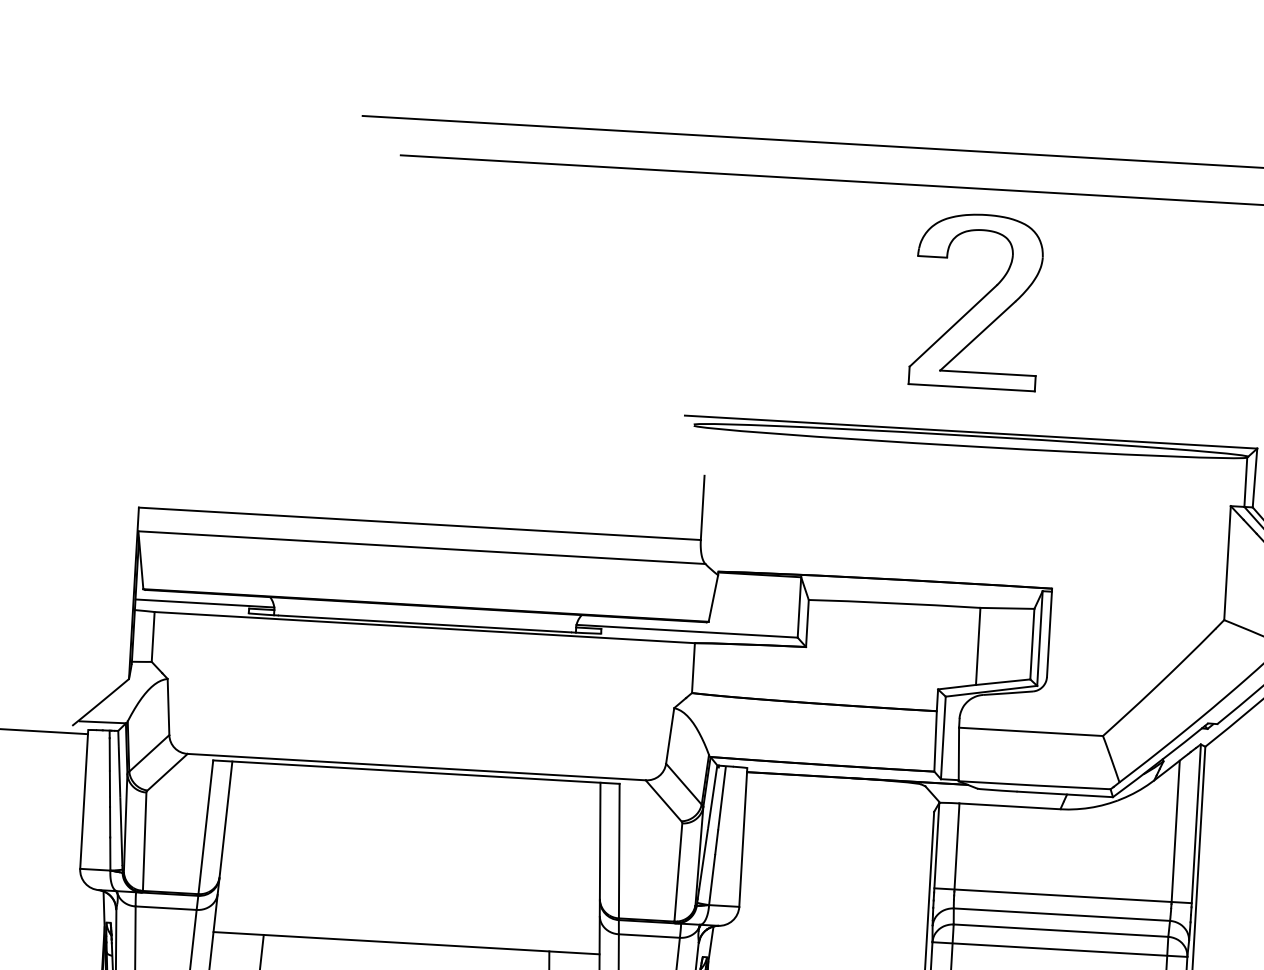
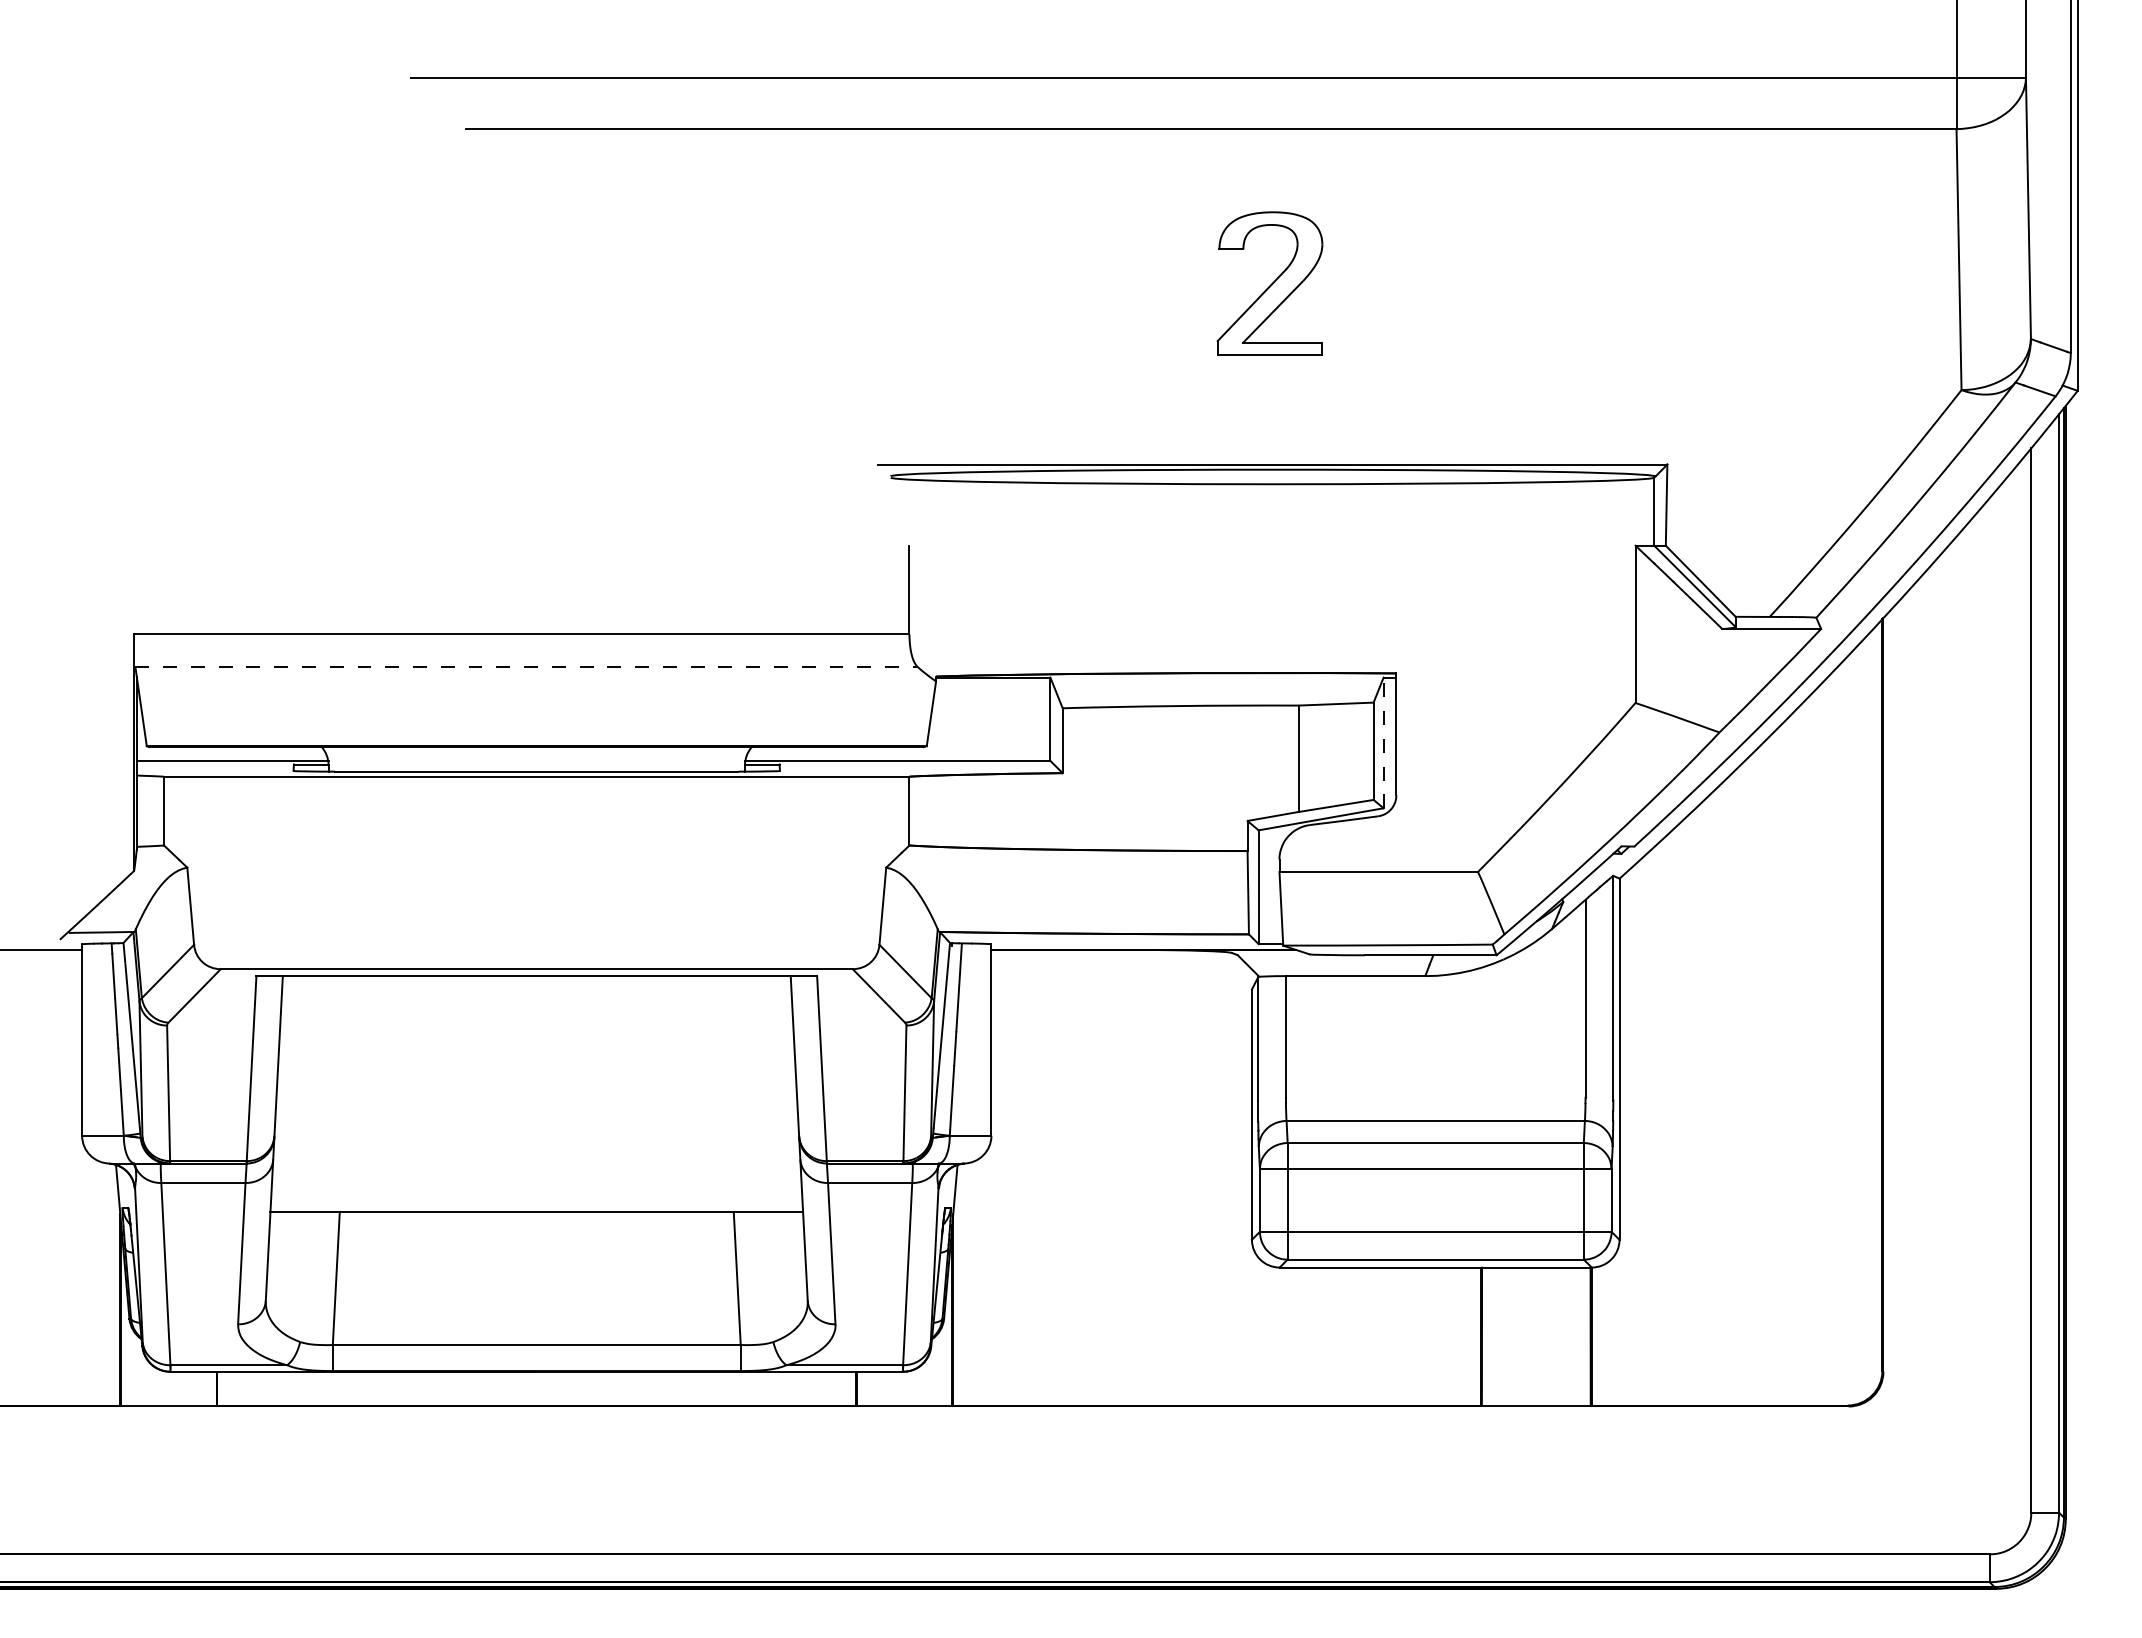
part: (976, 300) -> (1269, 283), size x0.6
line: (422, 547) -> (527, 666), solid -> dashed
line: (1039, 638) -> (1383, 742), solid -> dashed
line: (1062, 895) -> (1435, 1094), removed

